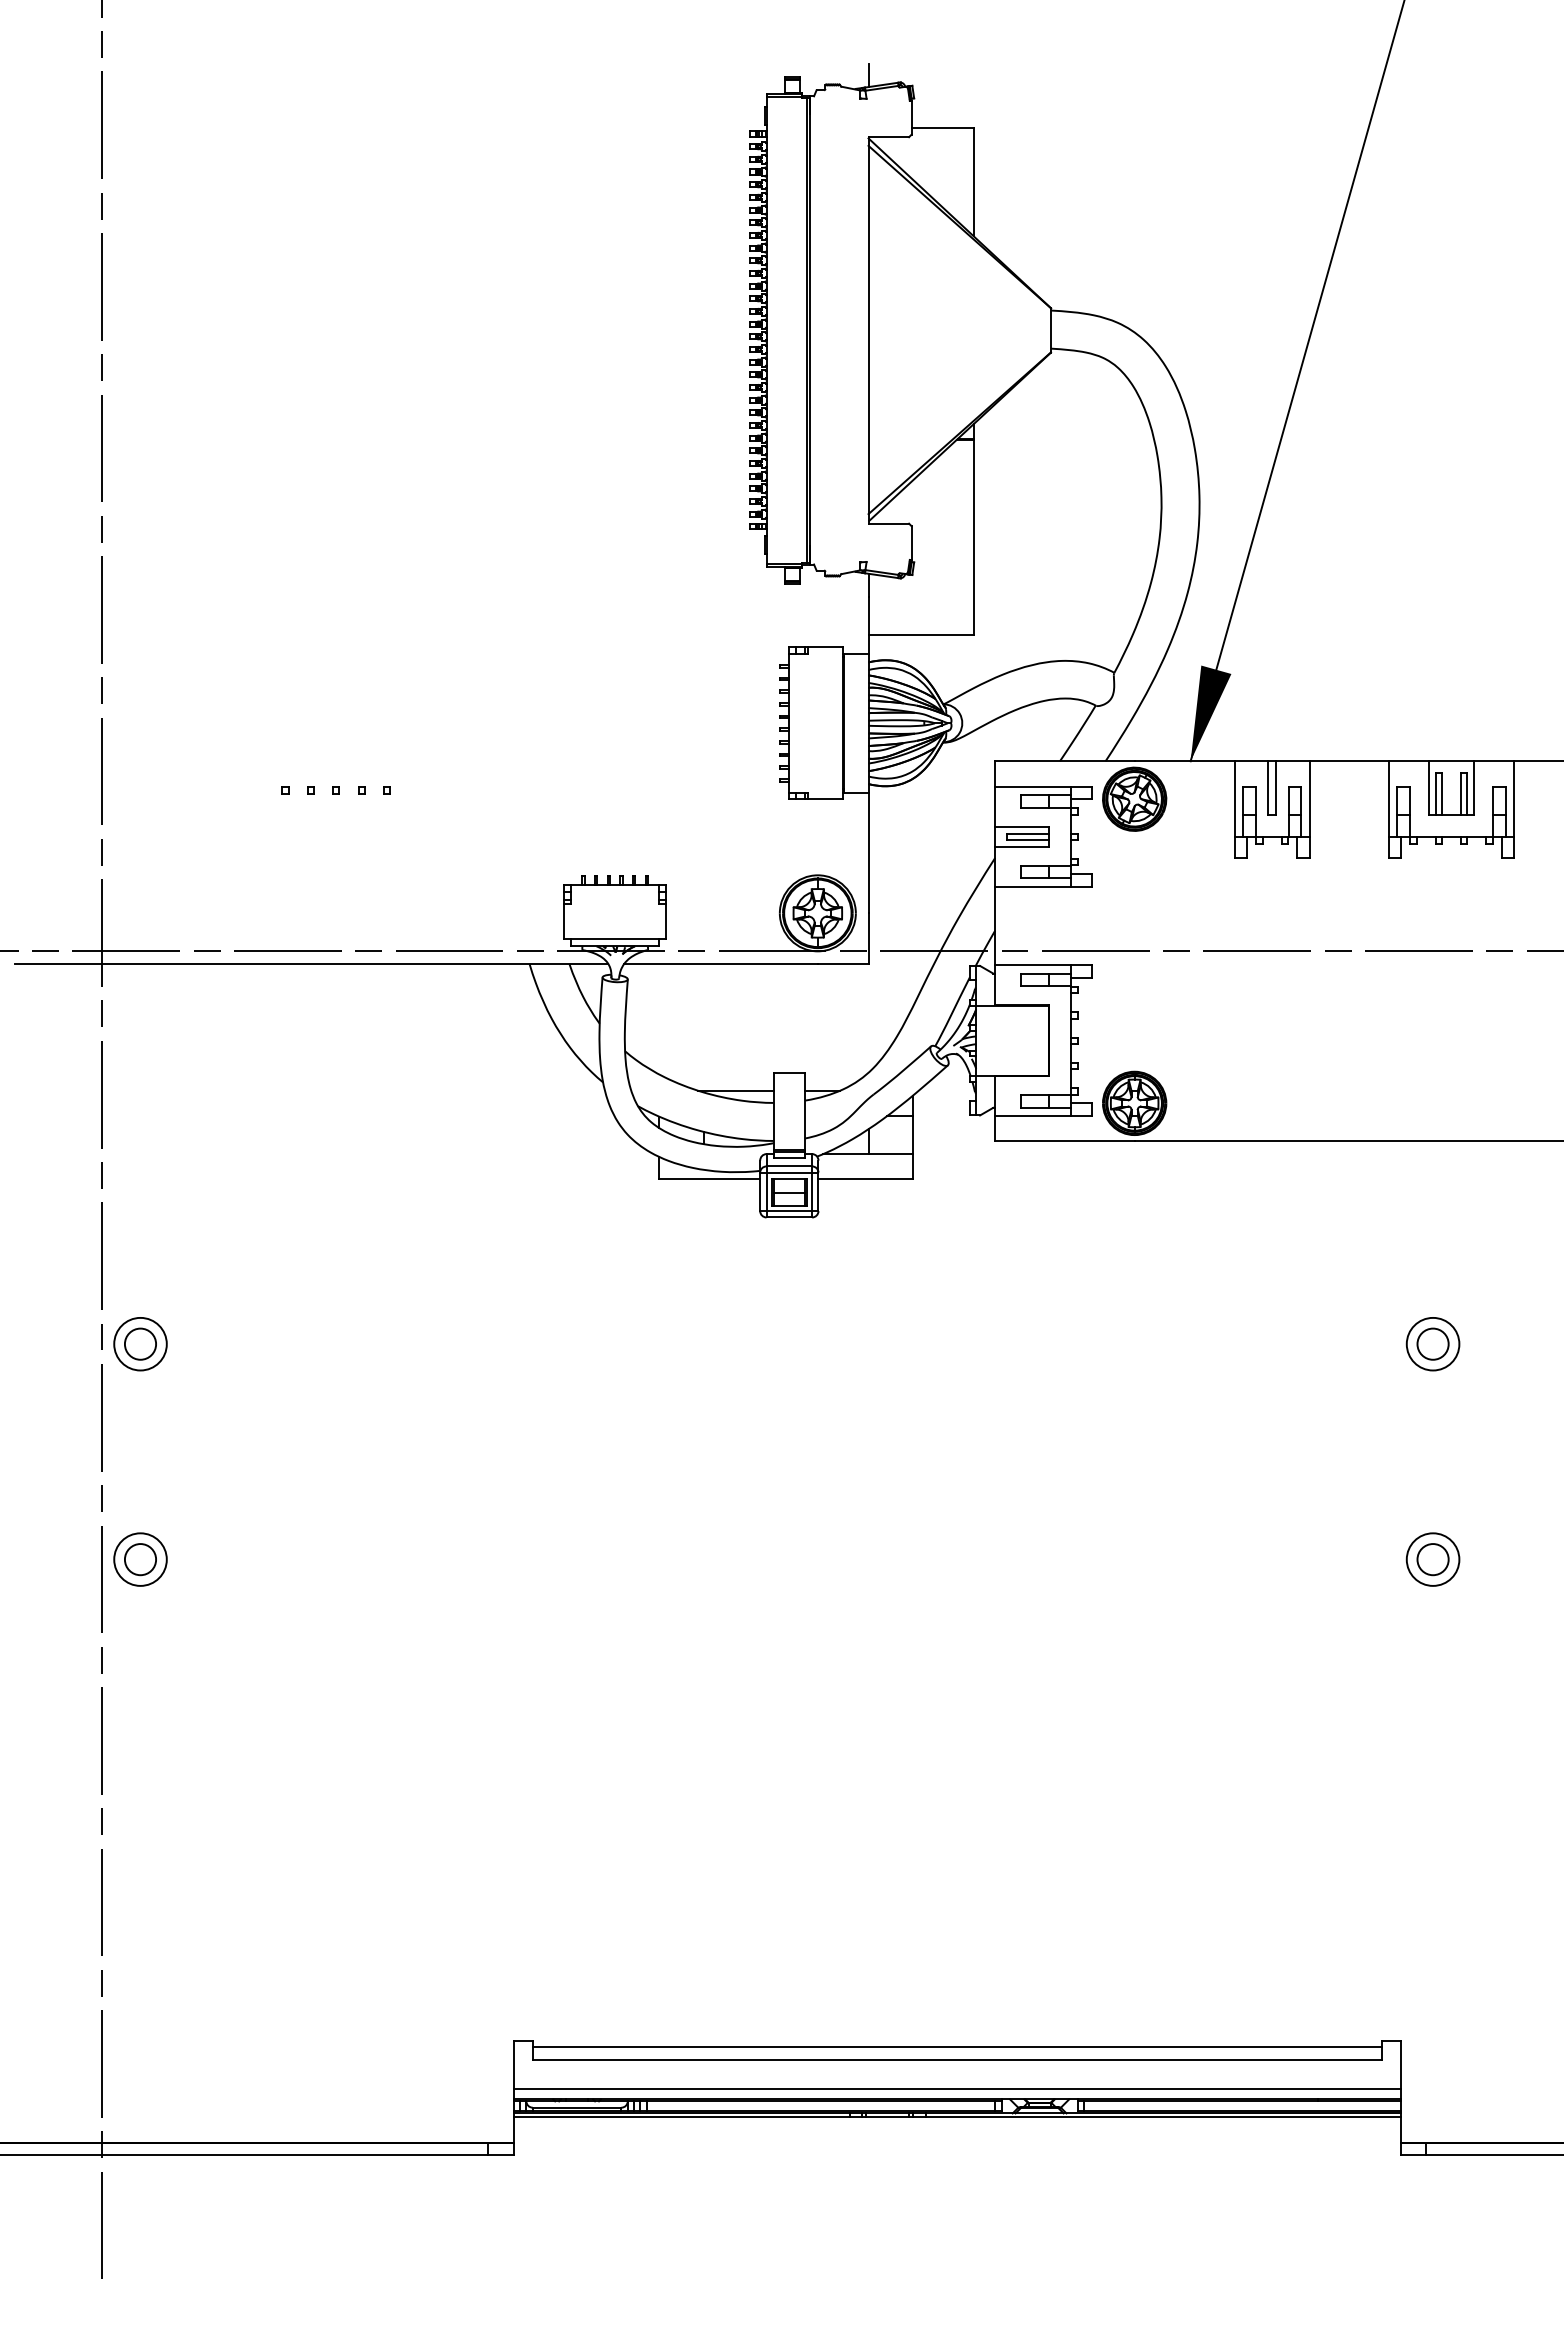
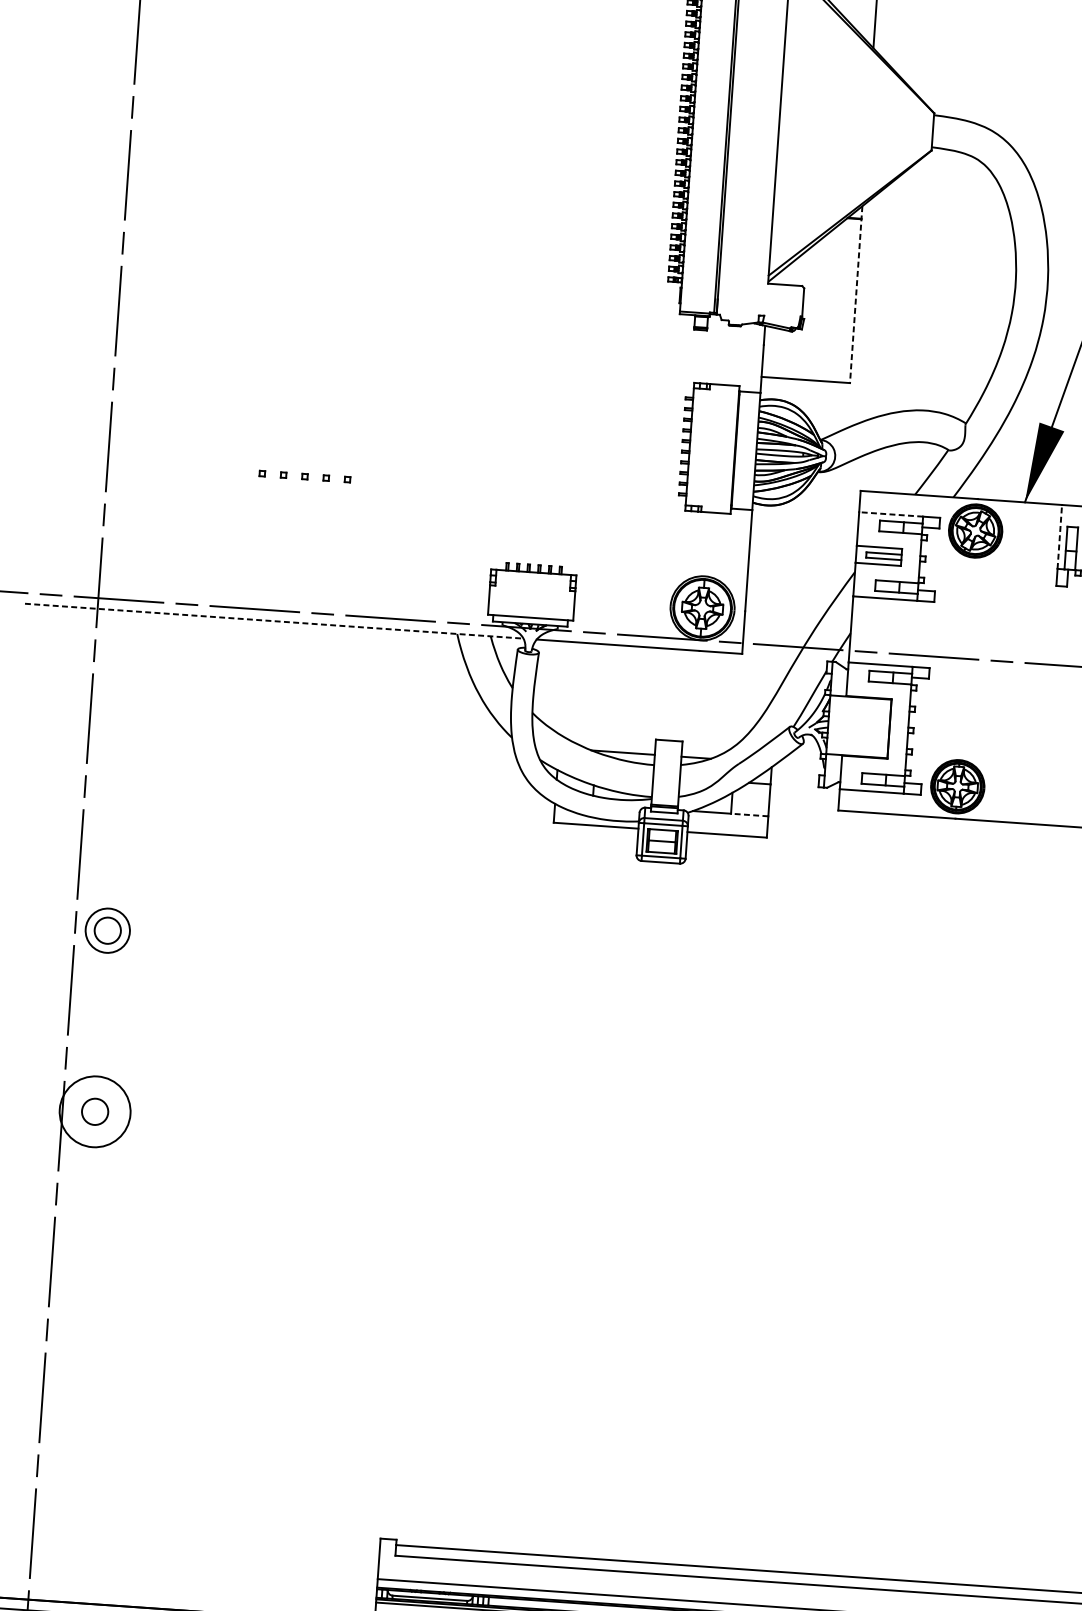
line: (973, 529) -> (856, 294), solid -> dashed
line: (1032, 786) -> (890, 514), solid -> dashed
line: (1234, 798) -> (1059, 536), solid -> dashed
line: (312, 964) -> (274, 621), solid -> dashed
line: (890, 1154) -> (749, 815), solid -> dashed
circle: (140, 1559) -> (95, 1111), size x1.6

